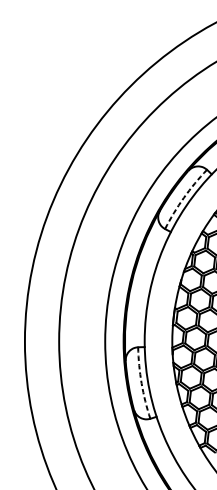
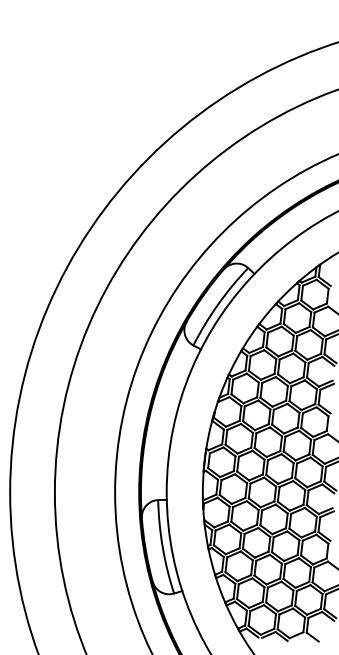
arc: (183, 197) -> (217, 304), dashed -> solid
arc: (141, 383) -> (162, 547), dashed -> solid

